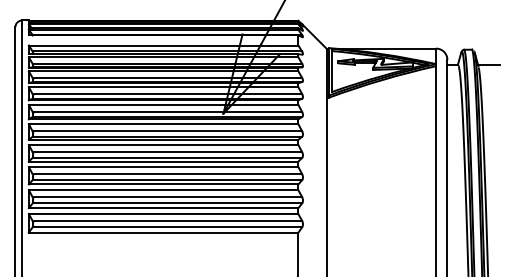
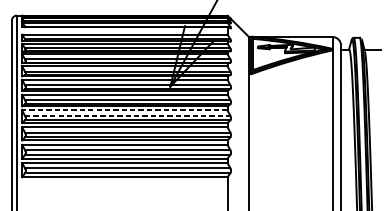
line: (163, 145) -> (124, 110), solid -> dashed
line: (167, 152) -> (127, 116), solid -> dashed

